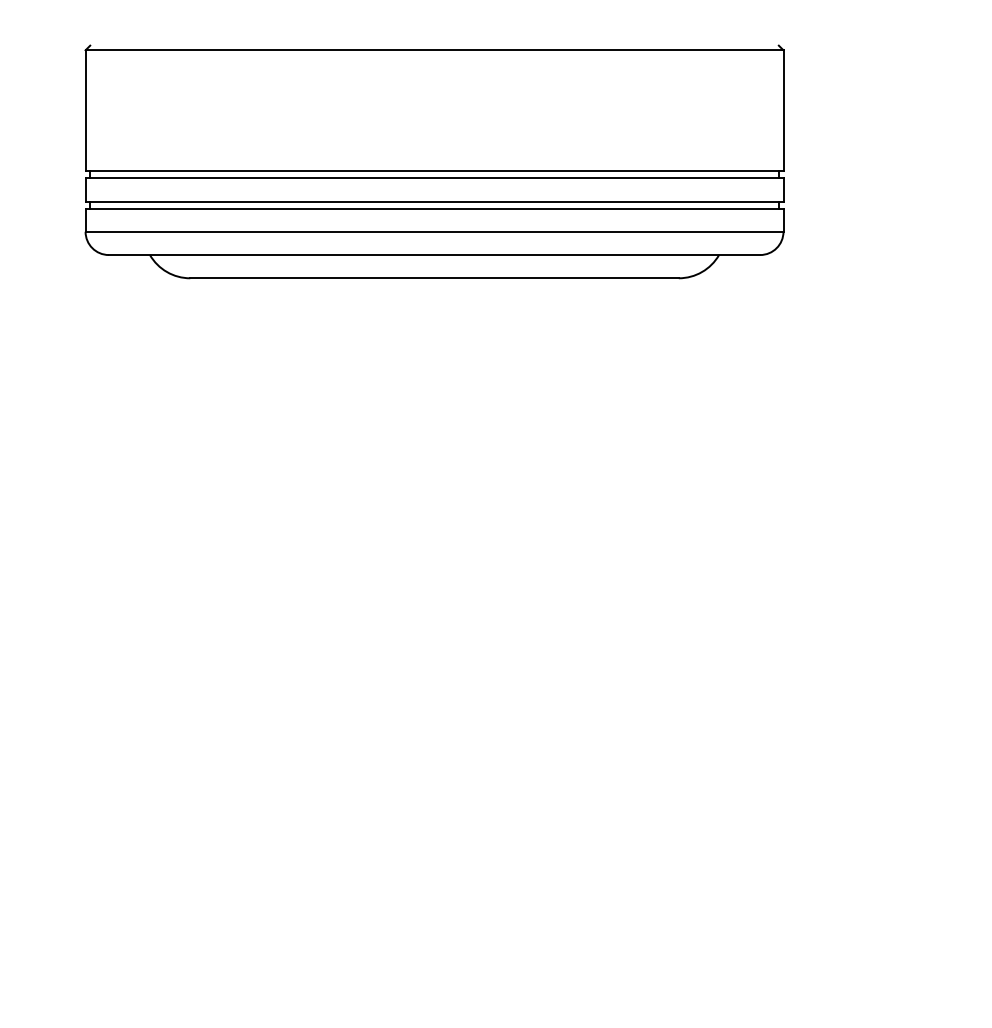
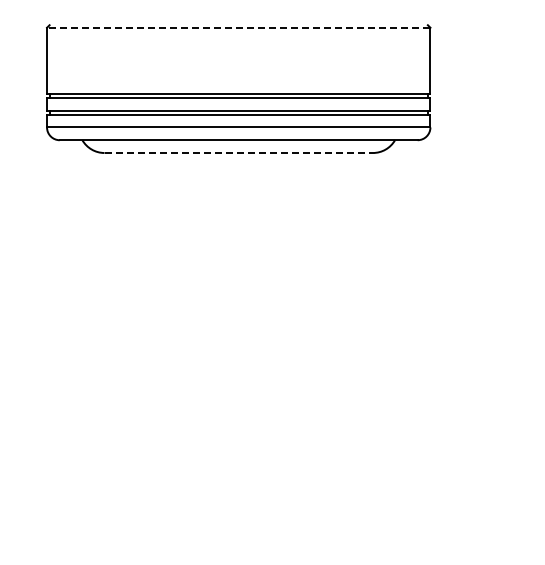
line: (434, 49) -> (238, 27), solid -> dashed
line: (435, 279) -> (239, 153), solid -> dashed

